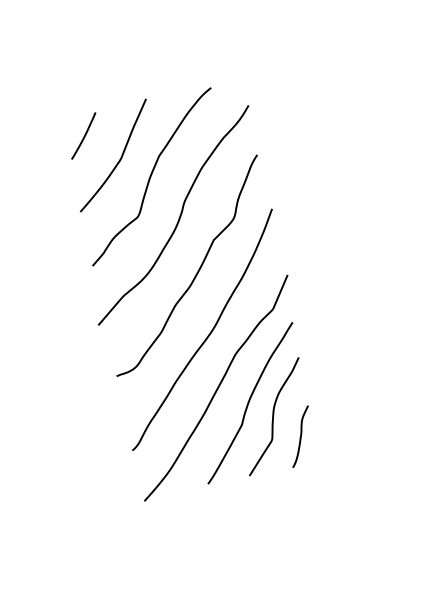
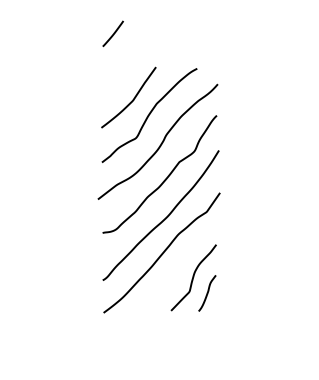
line: (84, 135) -> (113, 33), moved
curve: (249, 403) -> (180, 266), removed

